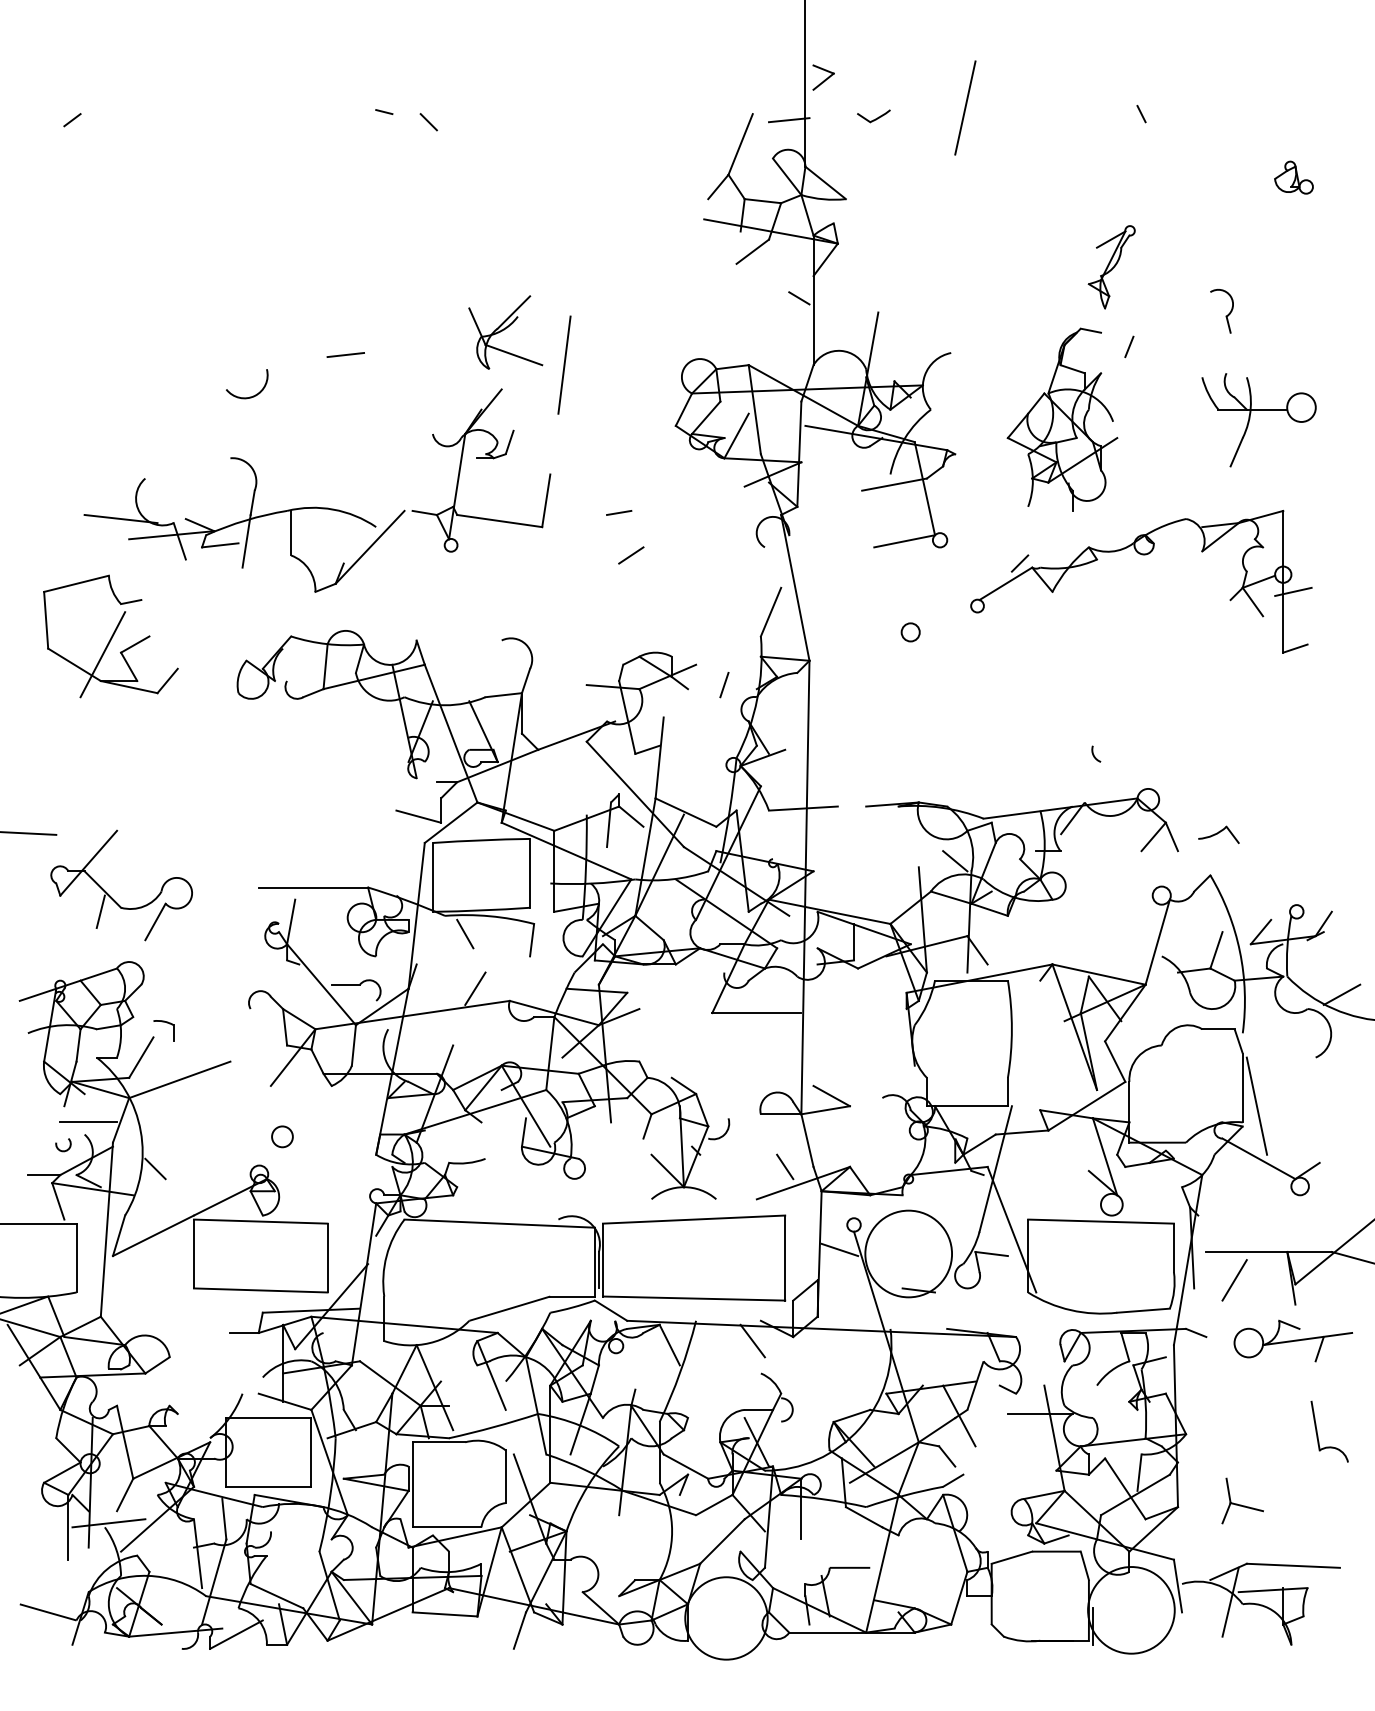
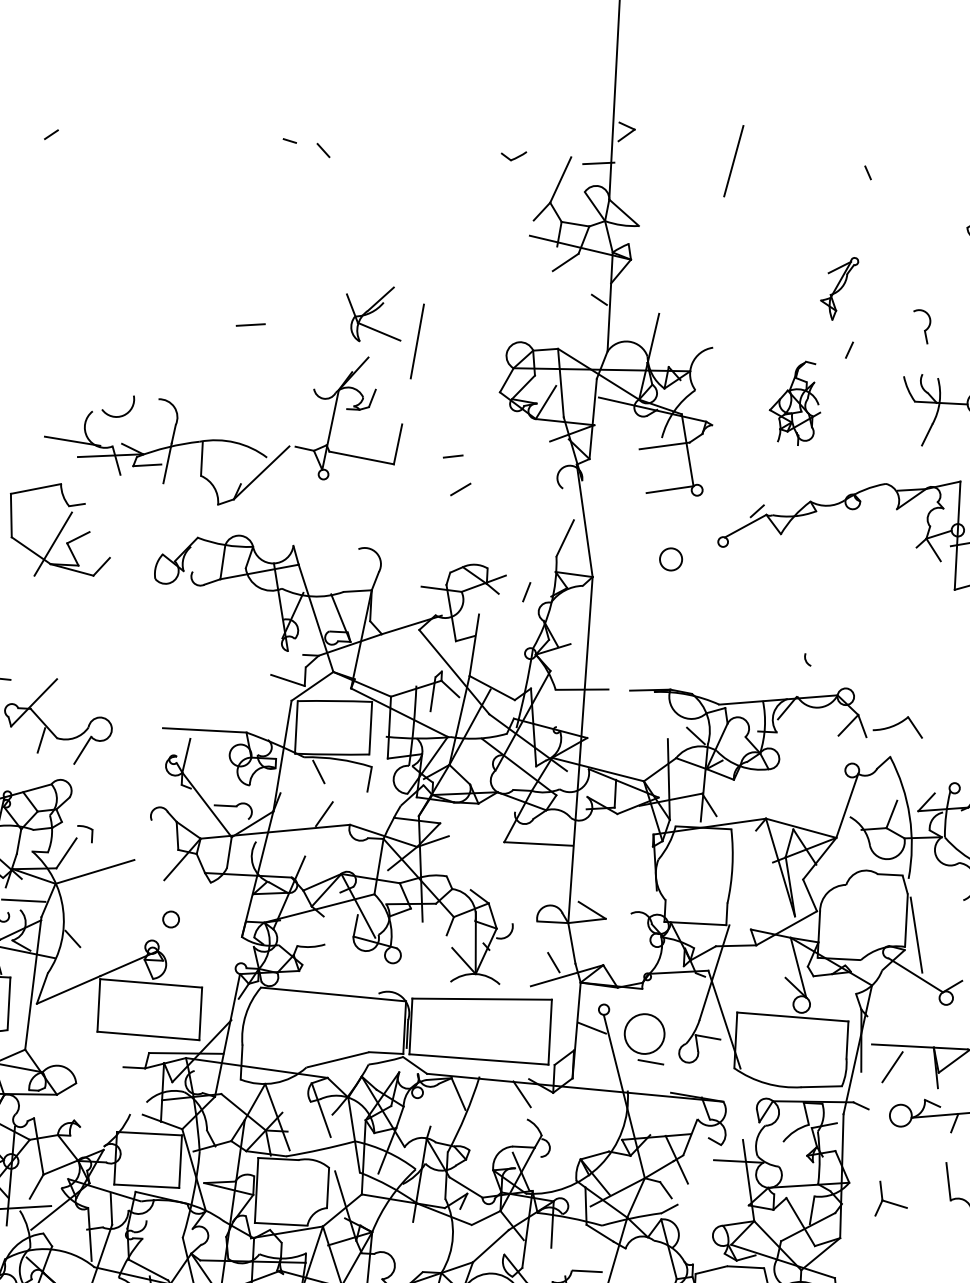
part: (873, 116) -> (513, 156), moved
arc: (249, 396) -> (119, 415), moved
part: (1062, 419) -> (795, 402), size x0.6
circle: (910, 632) -> (670, 559), size x1.6
part: (1218, 834) -> (898, 726), size x1.6
circle: (908, 1253) -> (644, 1033), size x0.6
part: (1242, 1500) -> (891, 1198), moved

